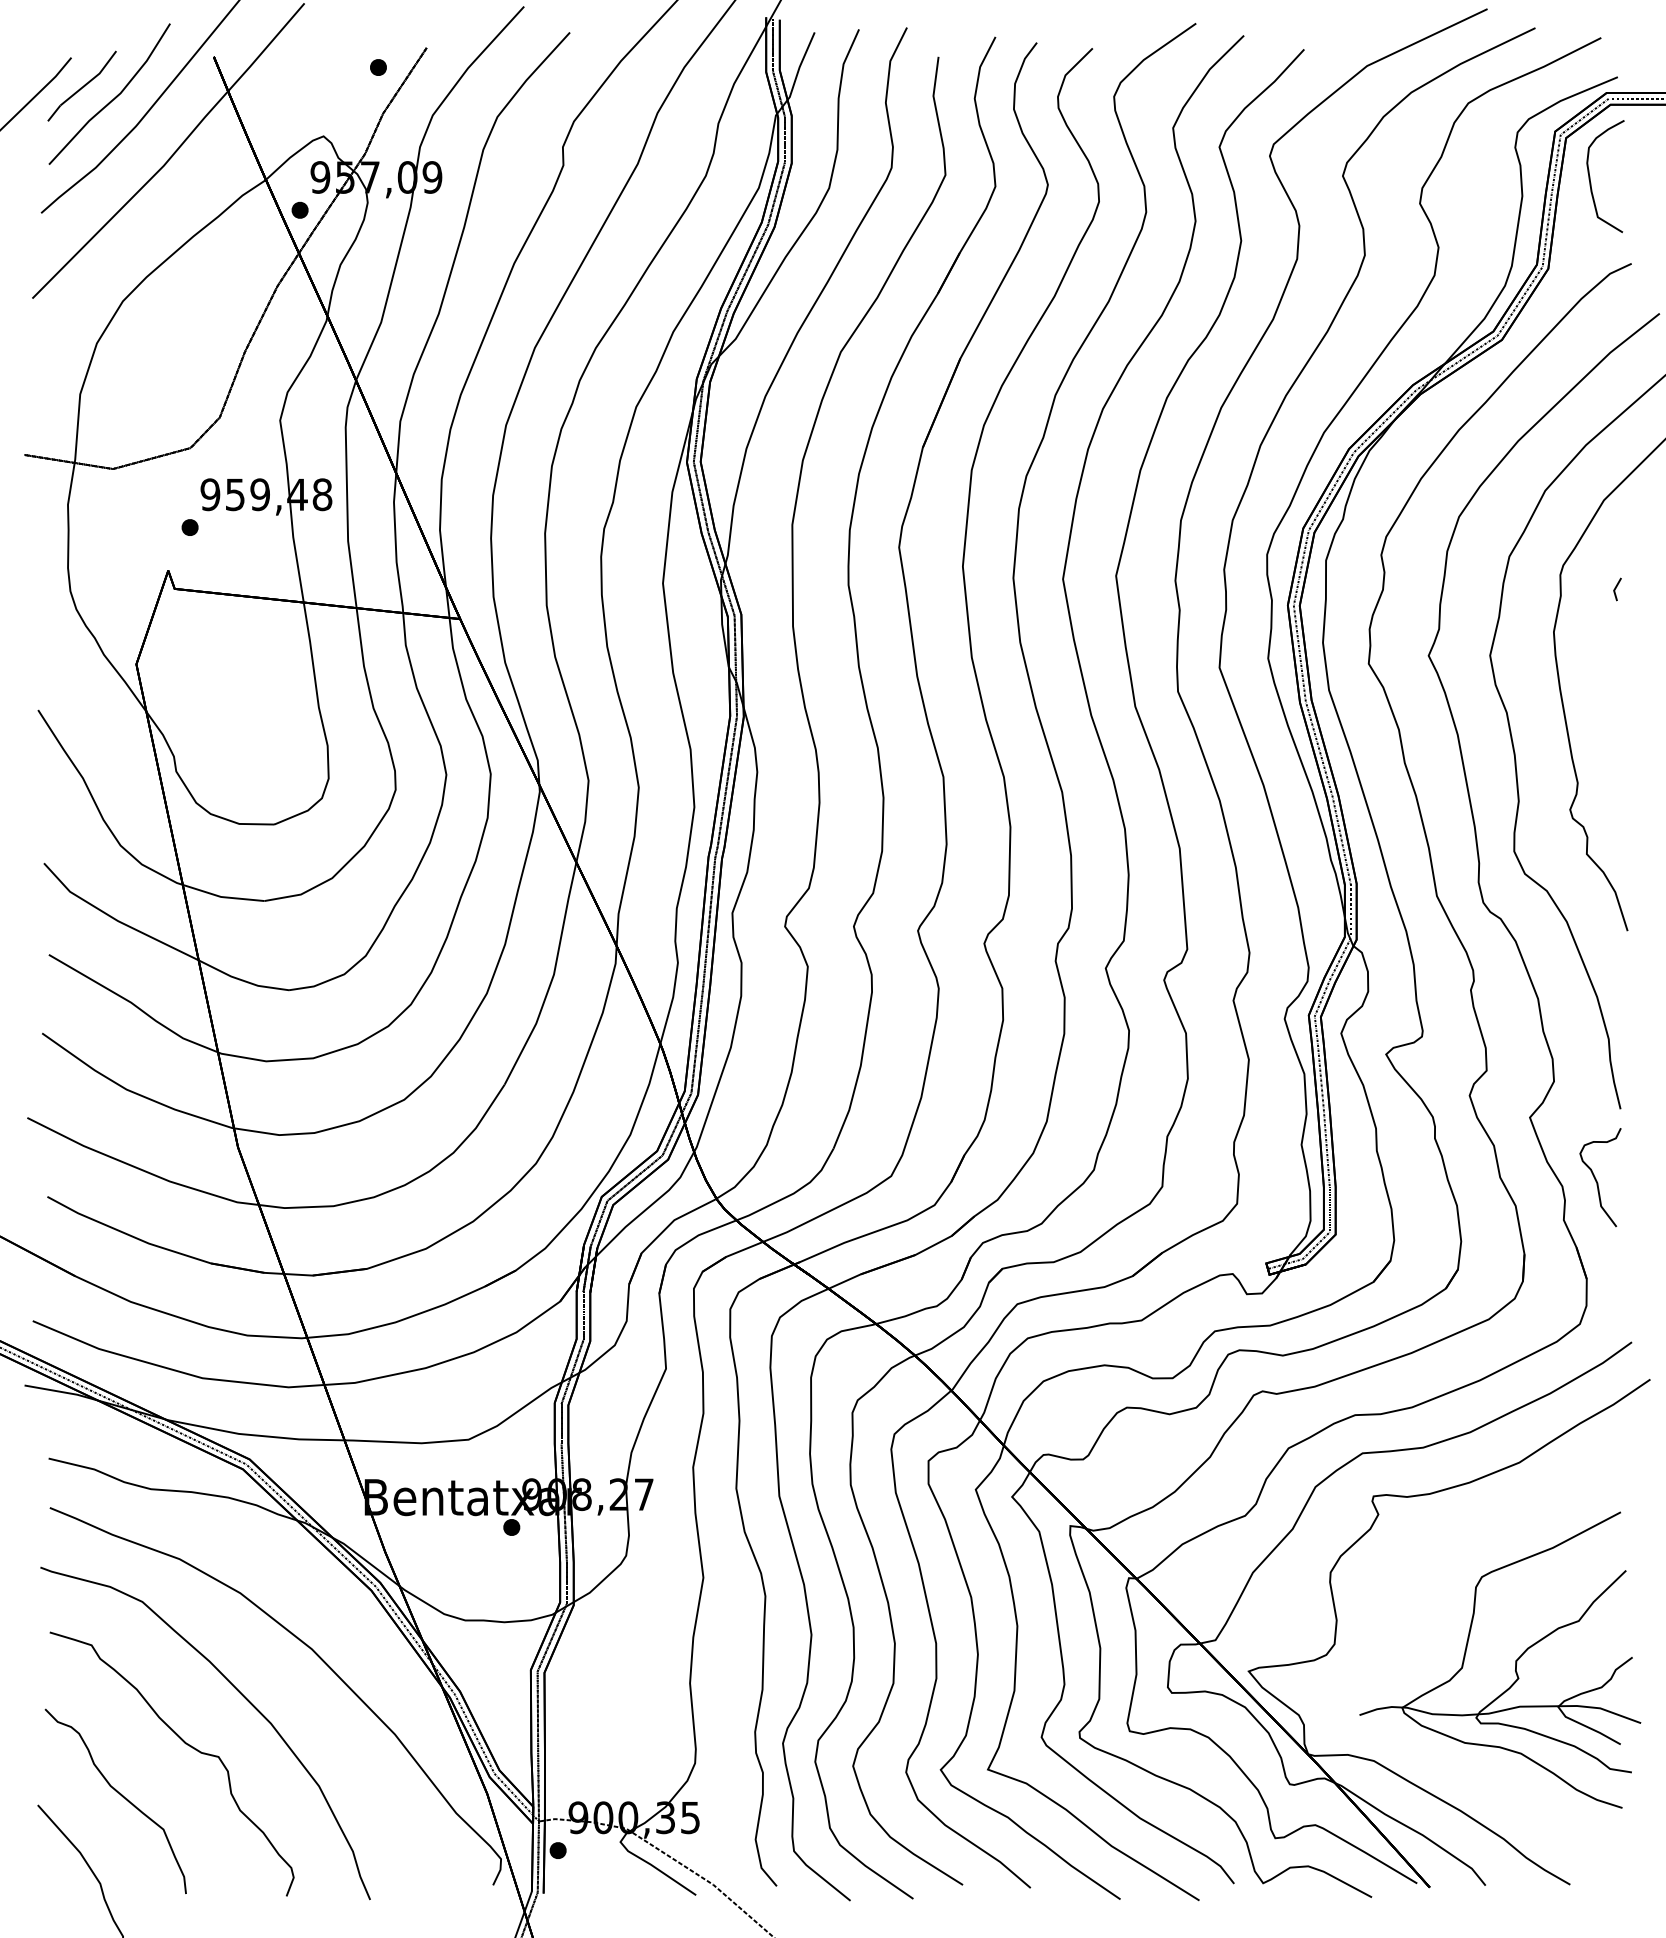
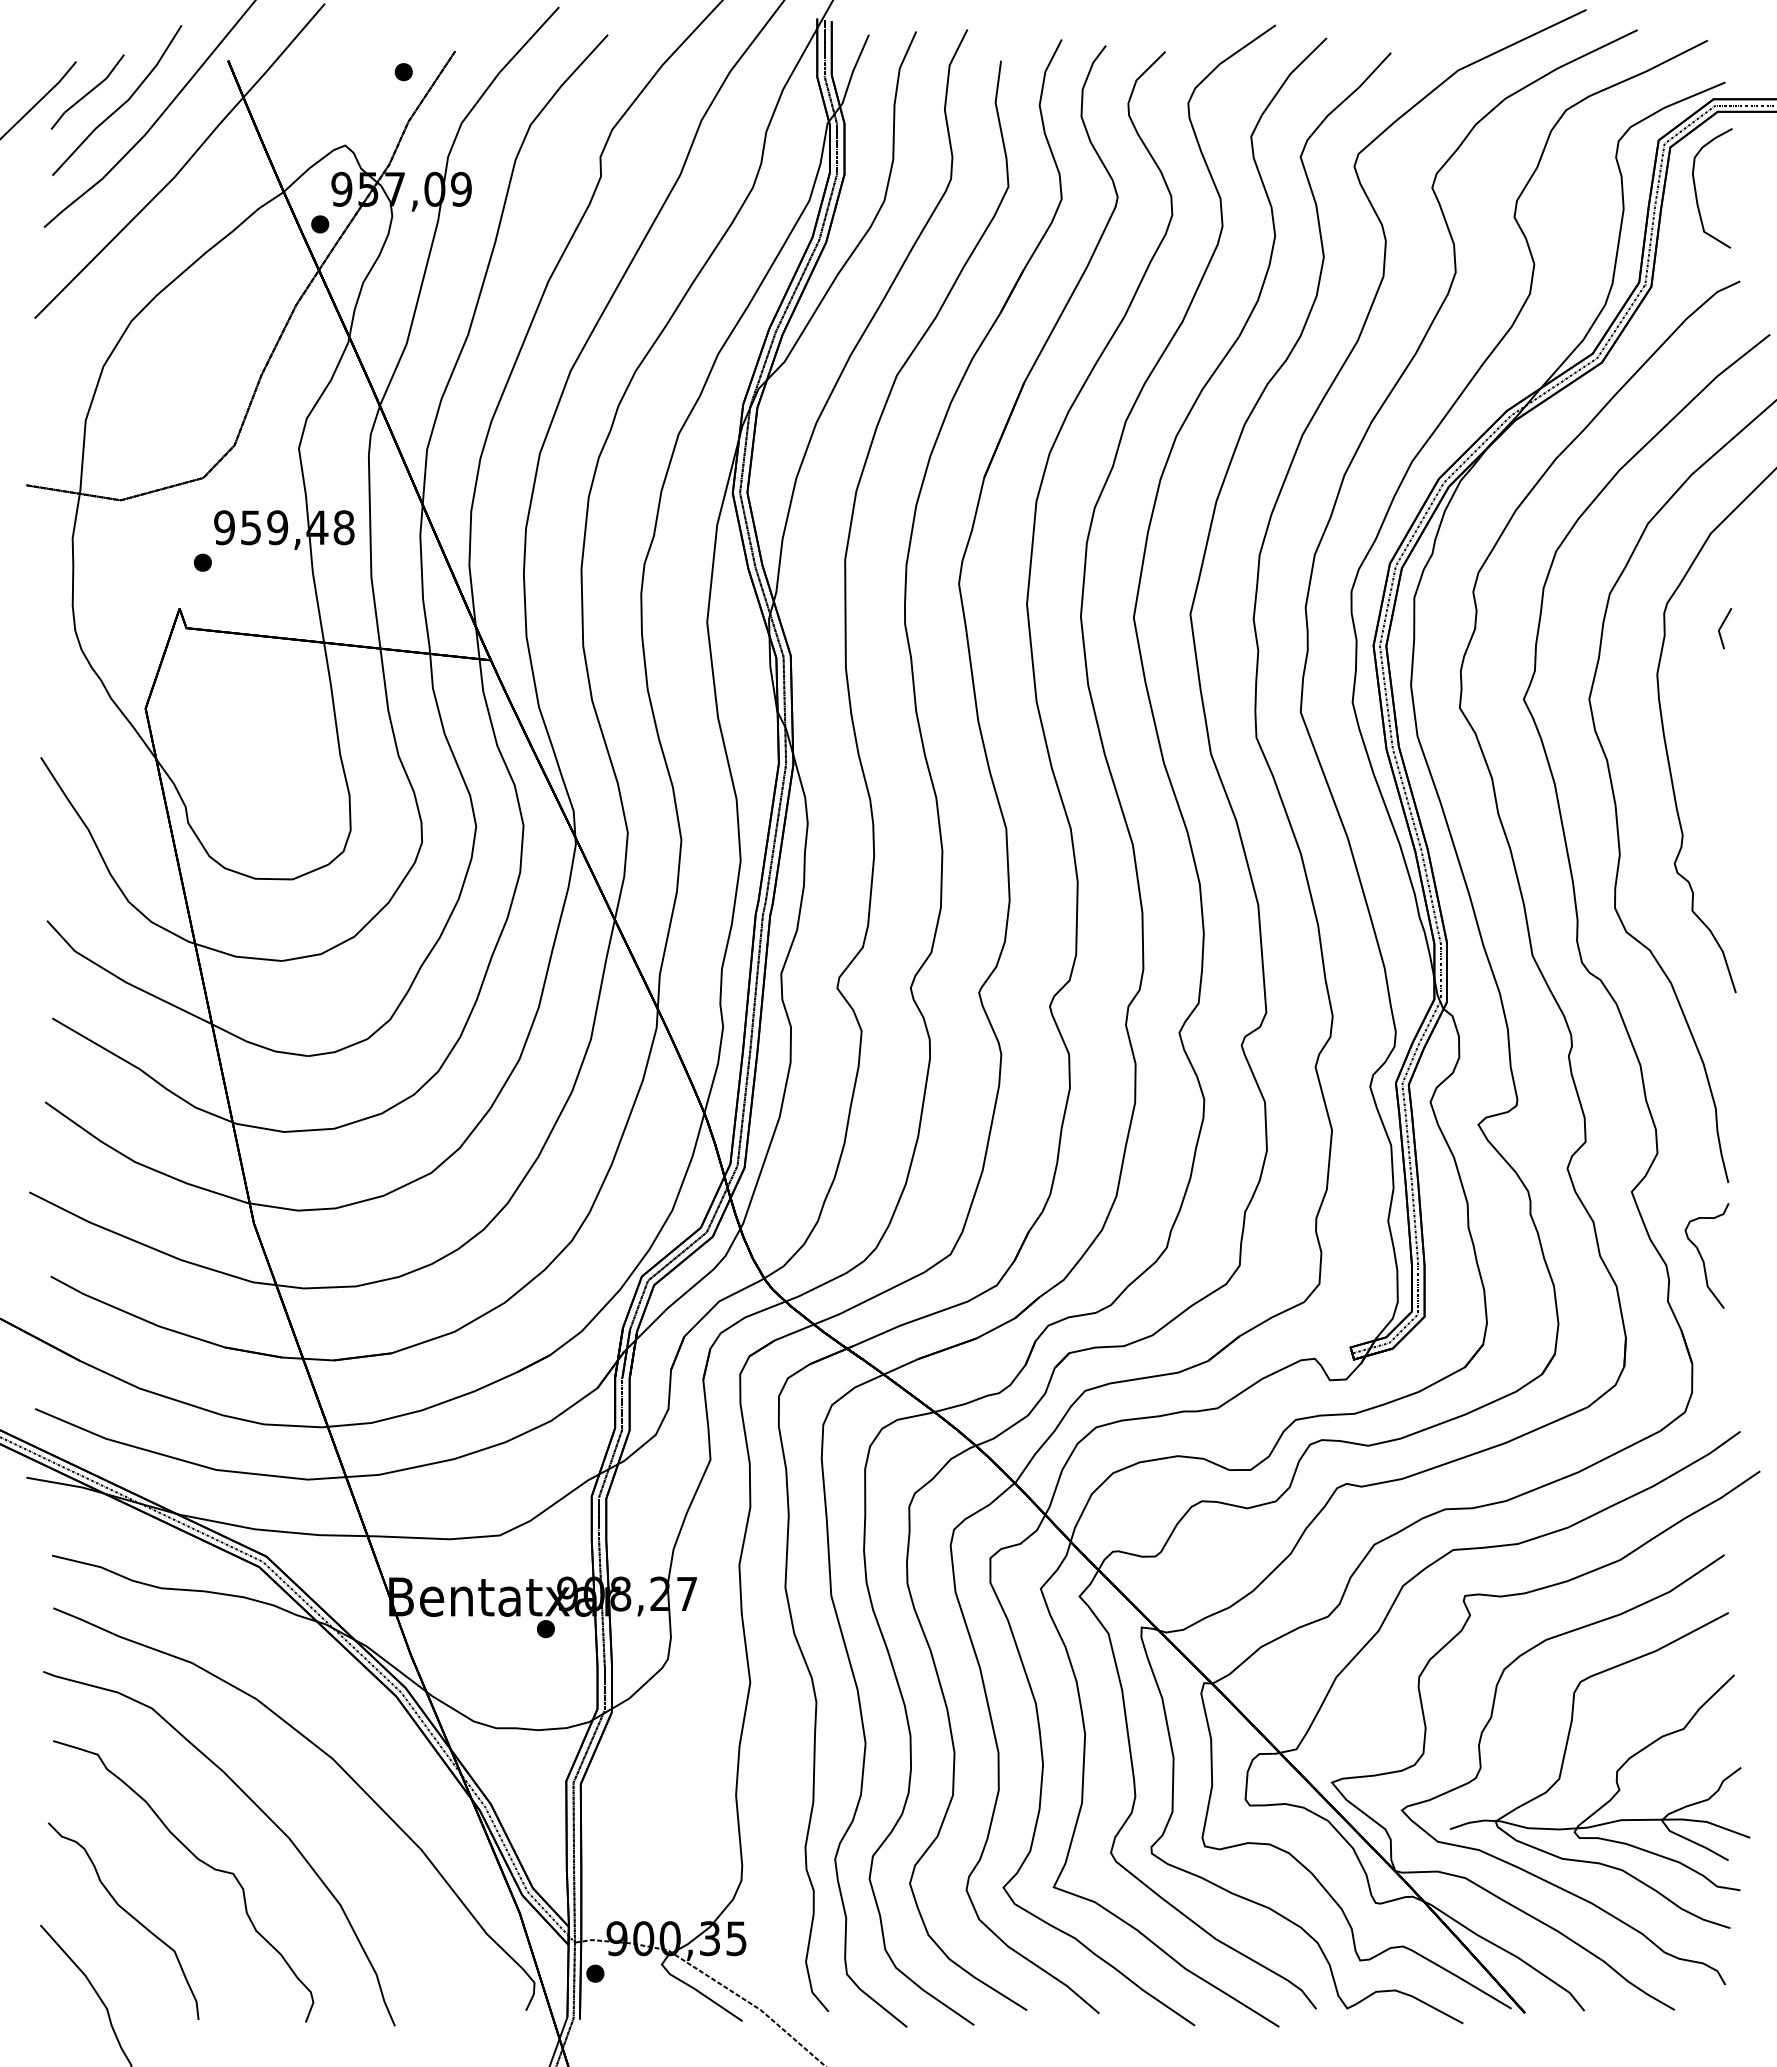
part: (1617, 589) -> (1725, 628), size x1.67
part: (1389, 1658) -> (1481, 1768), added

